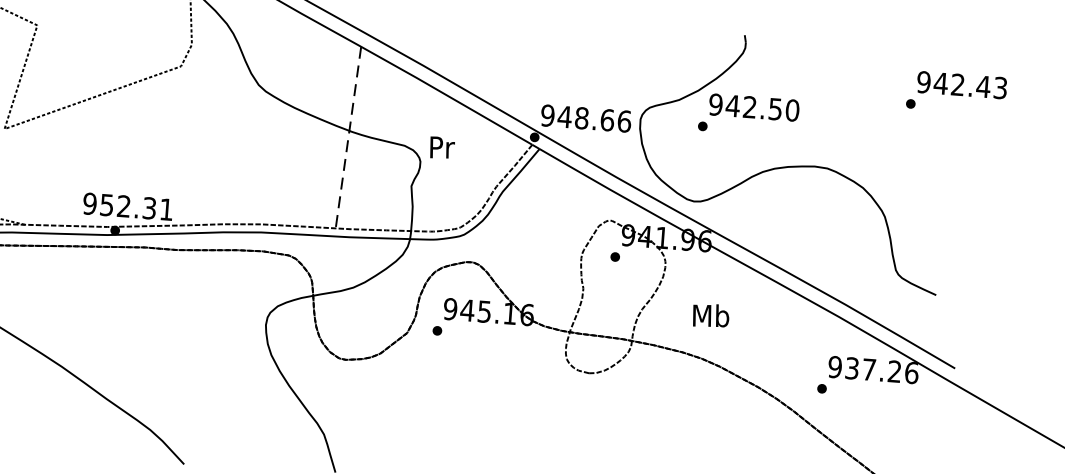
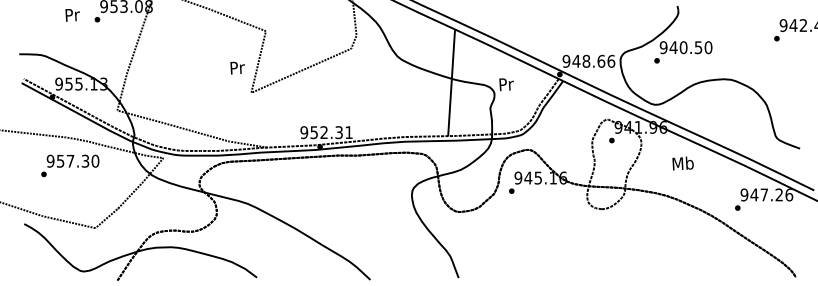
text: (749, 107) -> (683, 47), 942.50 -> 940.50
line: (348, 137) -> (451, 82), dashed -> solid
text: (709, 315) -> (682, 163), moved
text: (852, 367) -> (754, 194), 937.26 -> 947.26

